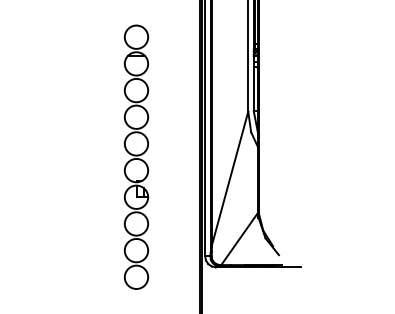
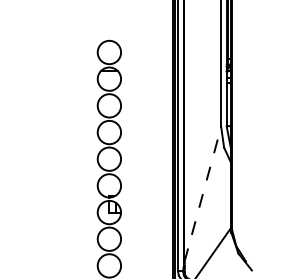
line: (230, 178) -> (203, 193), solid -> dashed

